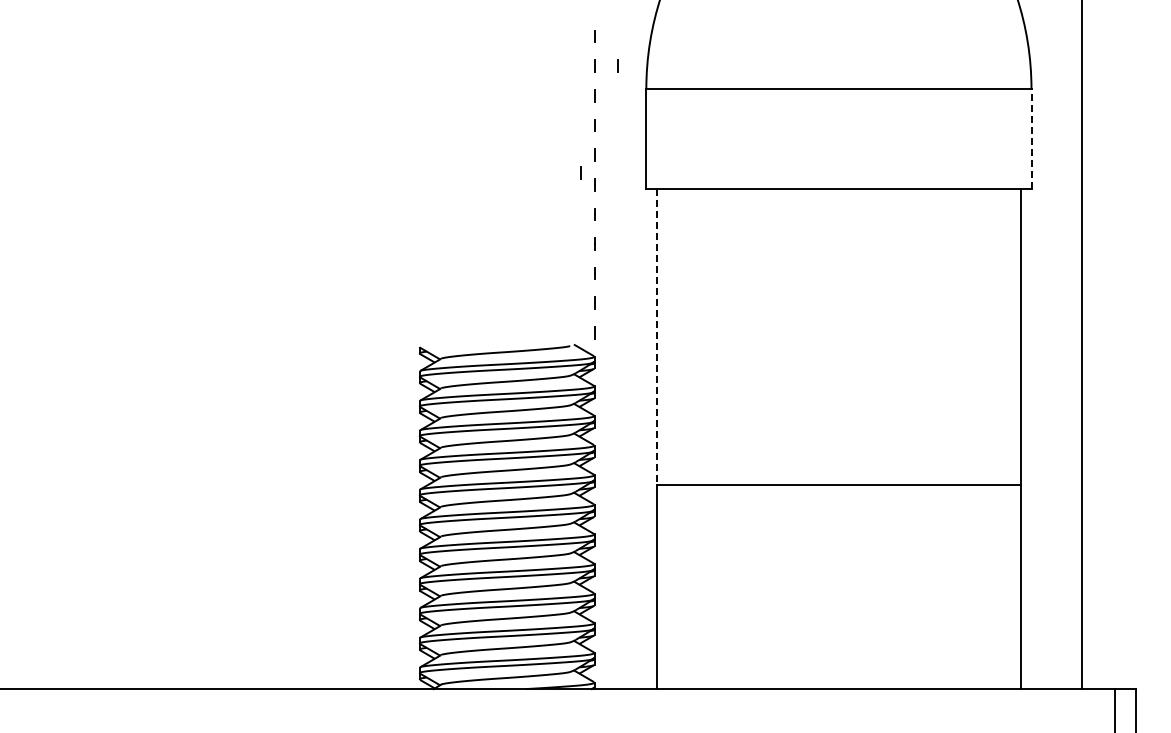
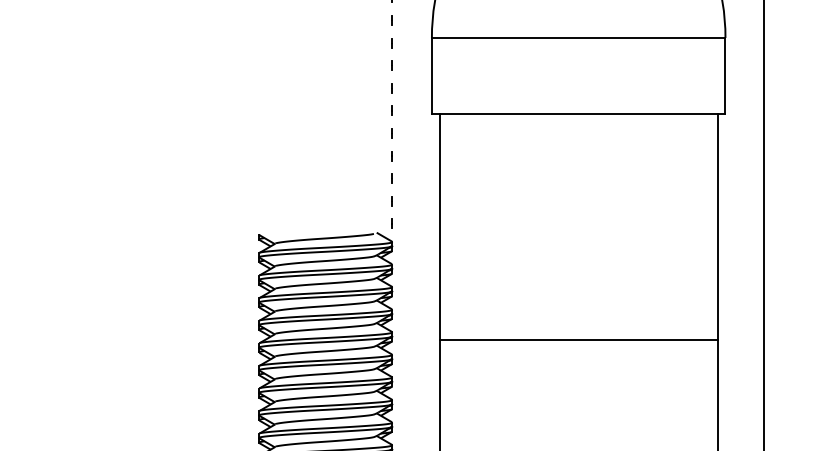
line: (617, 65) -> (409, 20), removed
line: (1031, 138) -> (725, 75), dashed -> solid
line: (580, 172) -> (381, 101), removed
line: (656, 337) -> (439, 227), dashed -> solid

